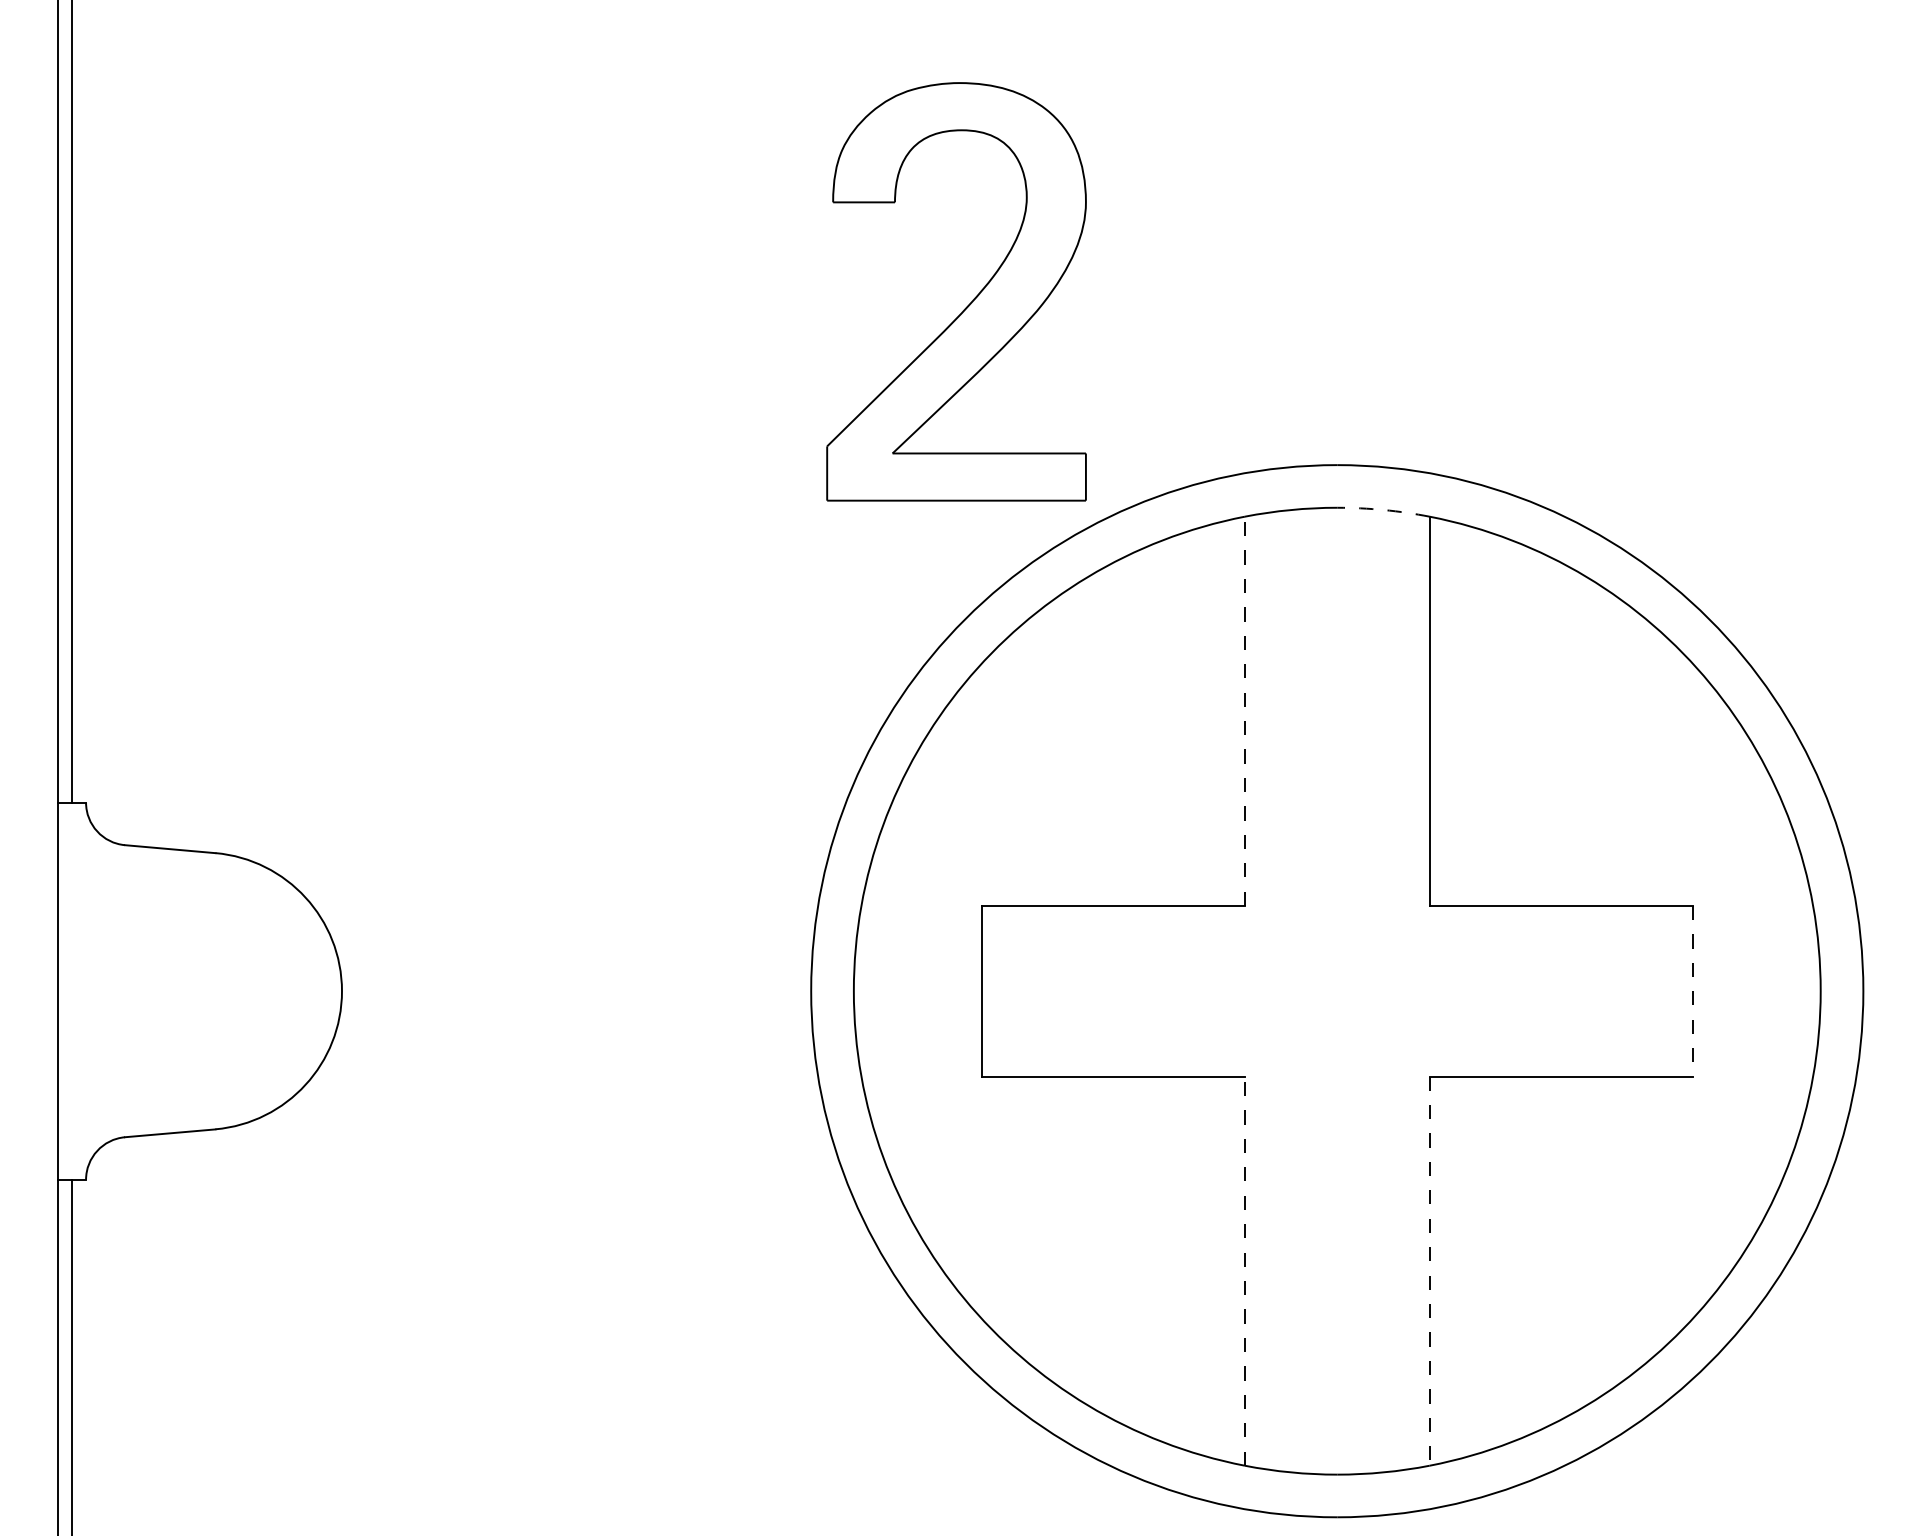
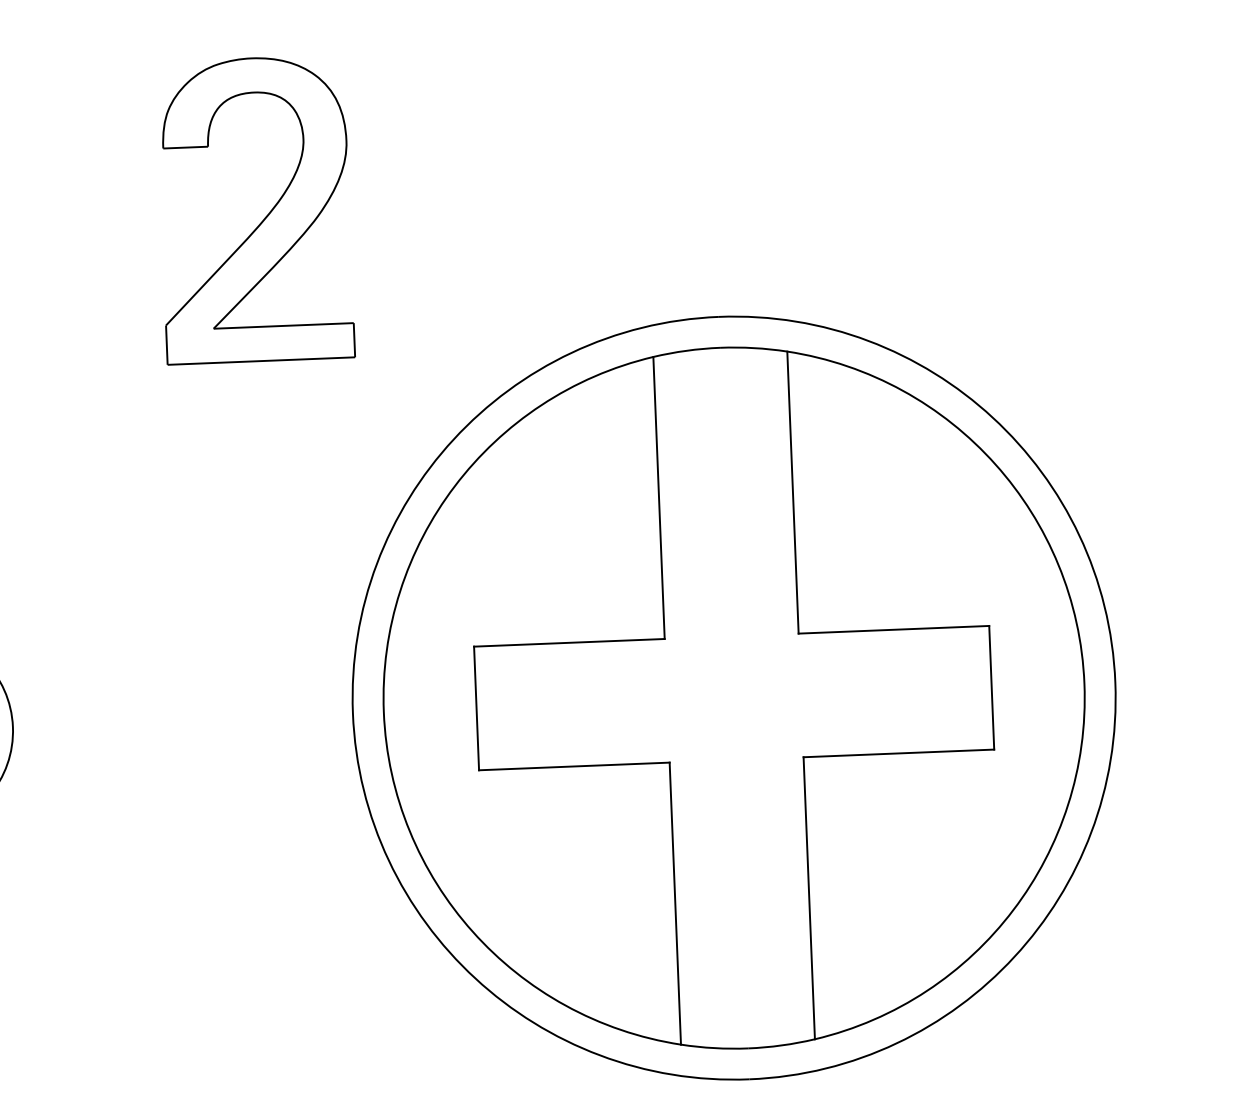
part: (969, 303) -> (265, 217), moved
arc: (1383, 510) -> (753, 348), dashed -> solid
line: (1244, 711) -> (658, 498), dashed -> solid
line: (1692, 991) -> (991, 687), dashed -> solid
line: (1244, 1271) -> (675, 903), dashed -> solid
line: (1429, 1271) -> (809, 898), dashed -> solid

